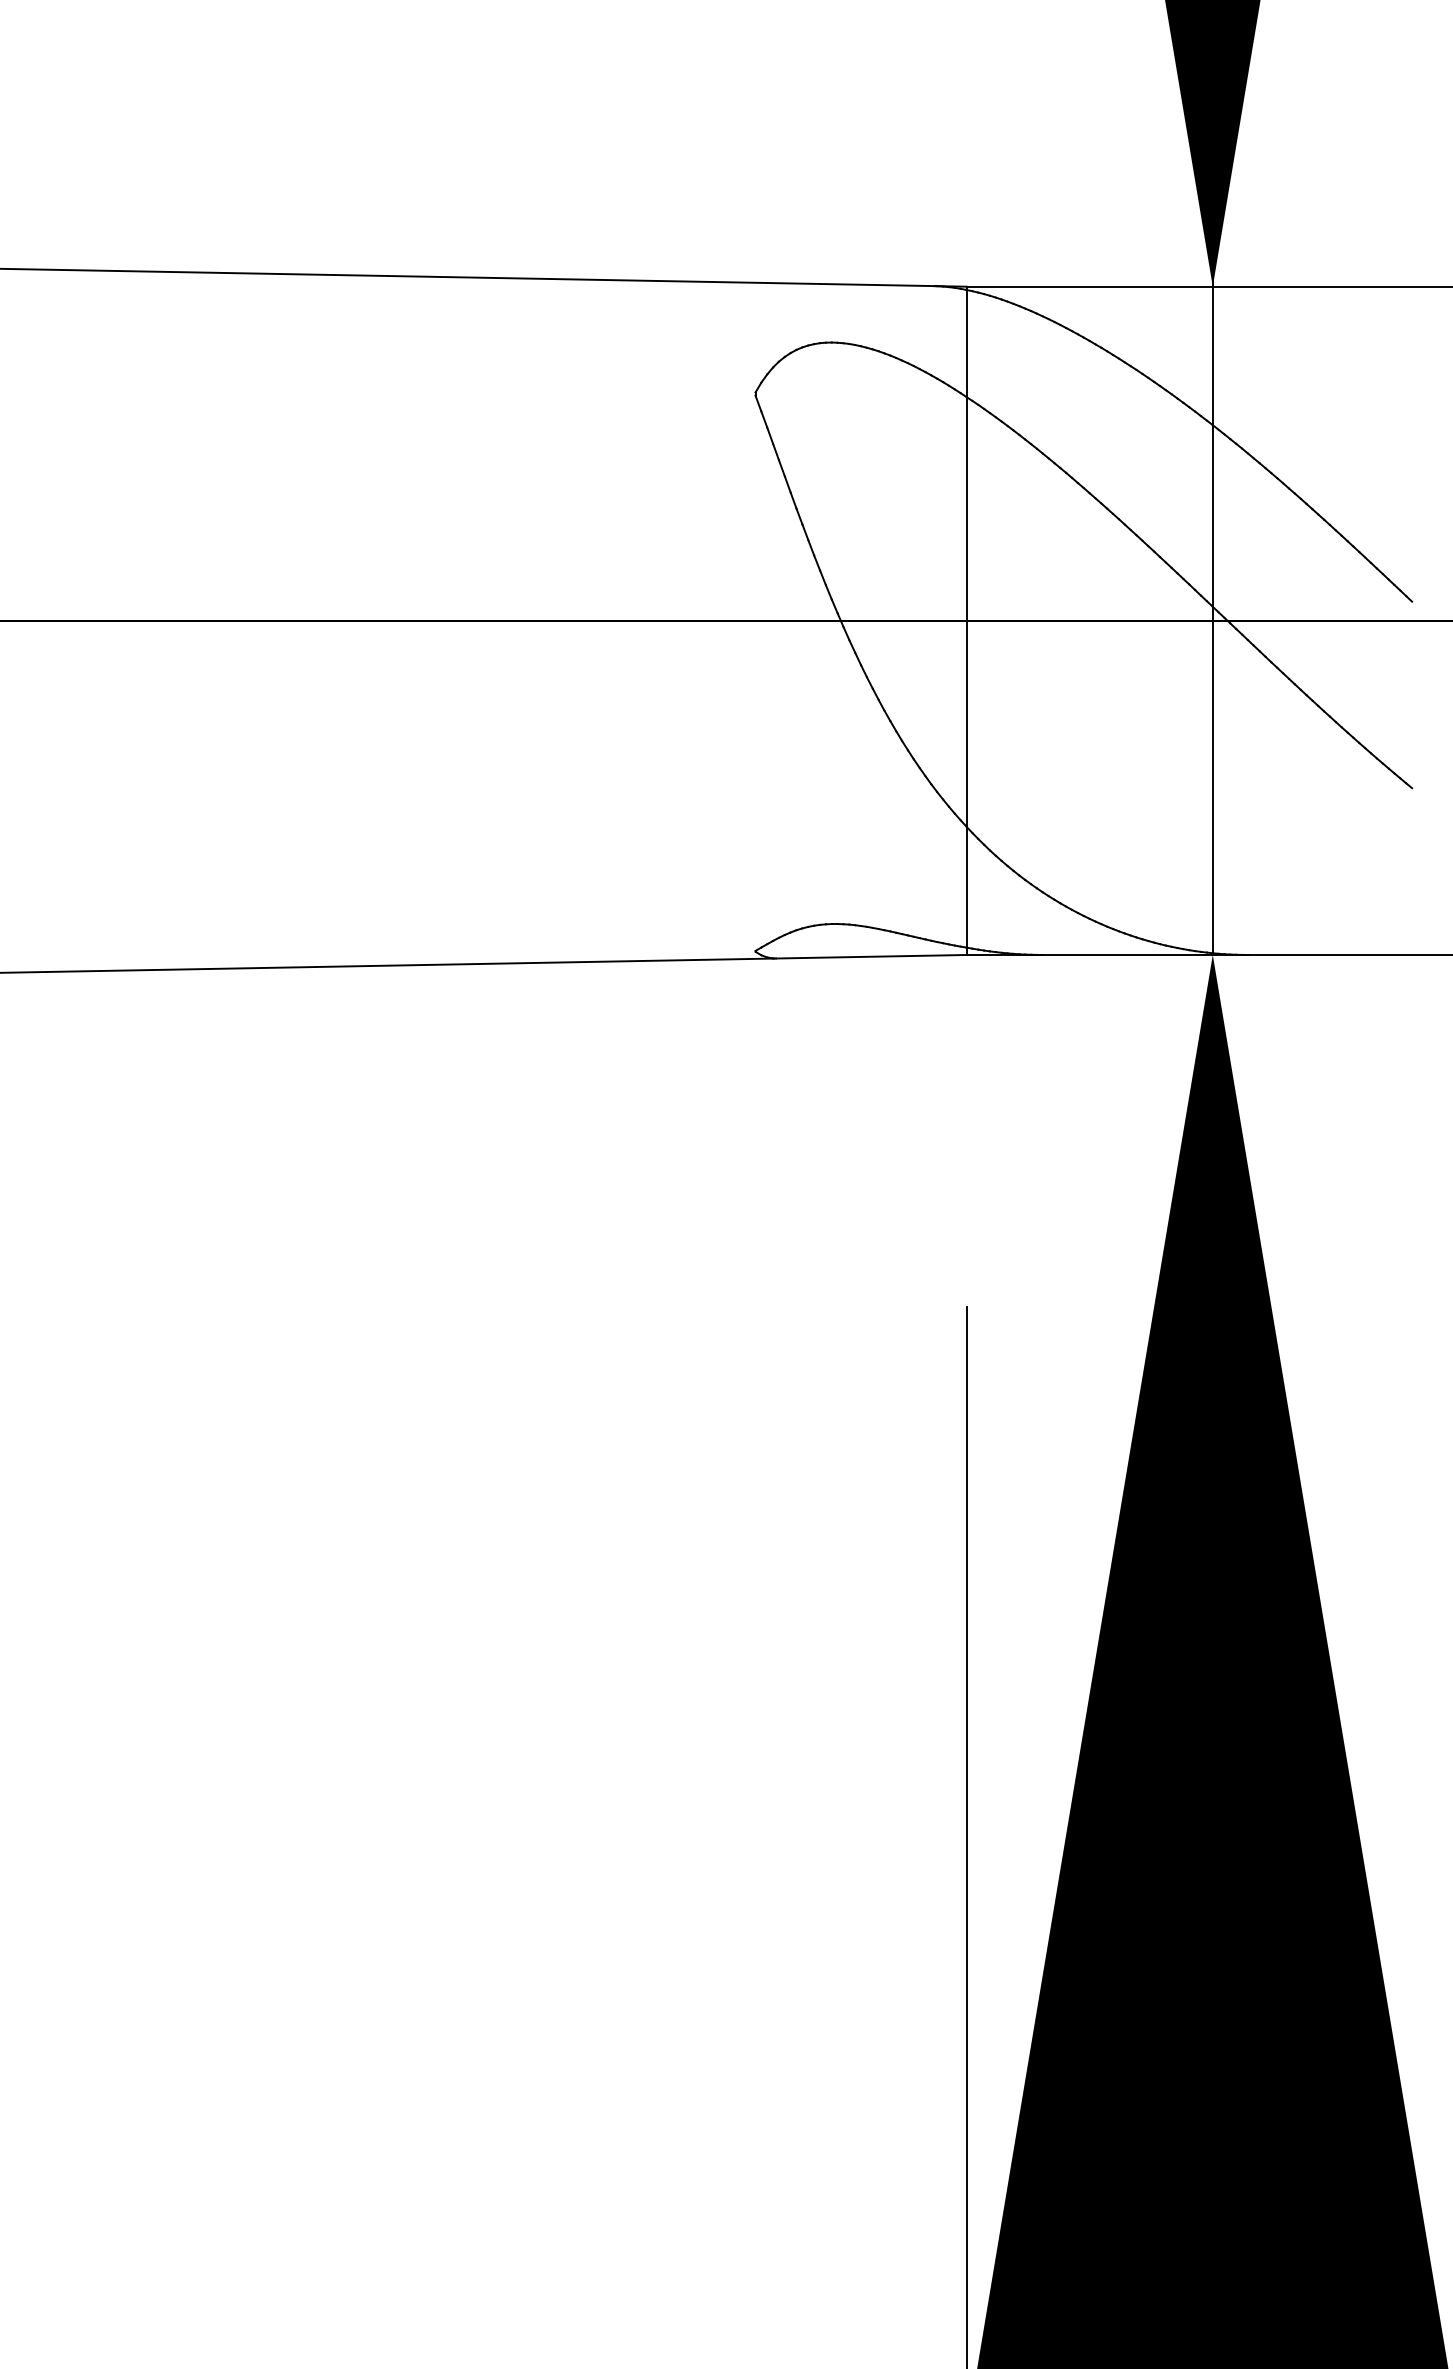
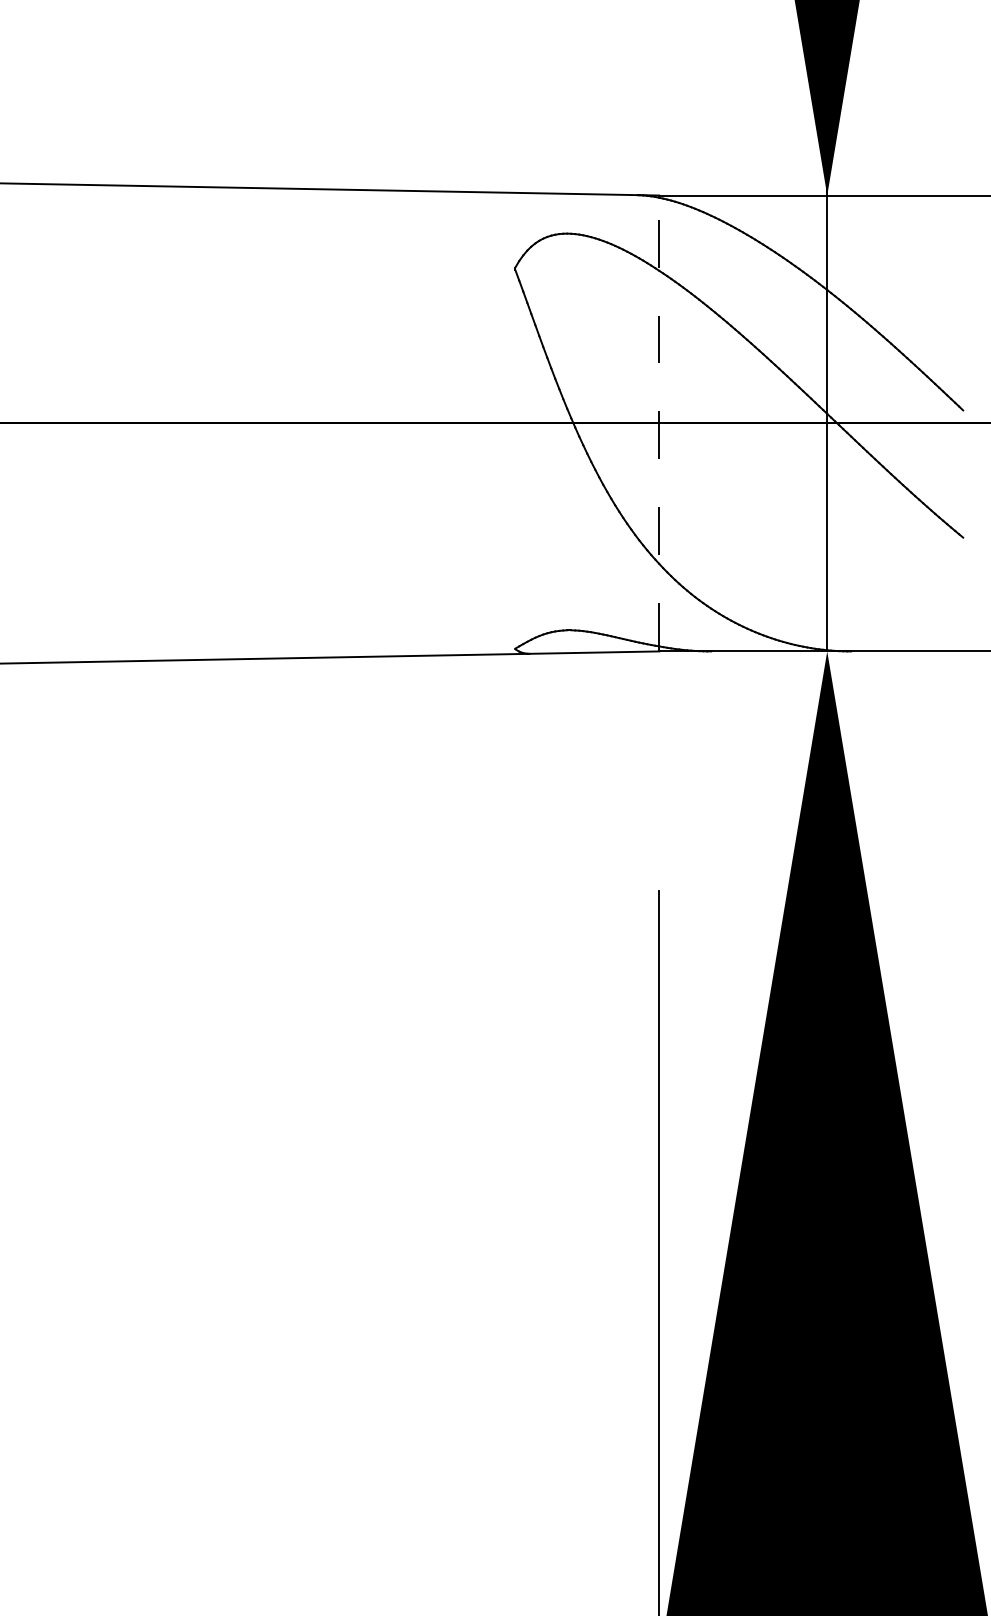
line: (966, 620) -> (659, 423), solid -> dashed

